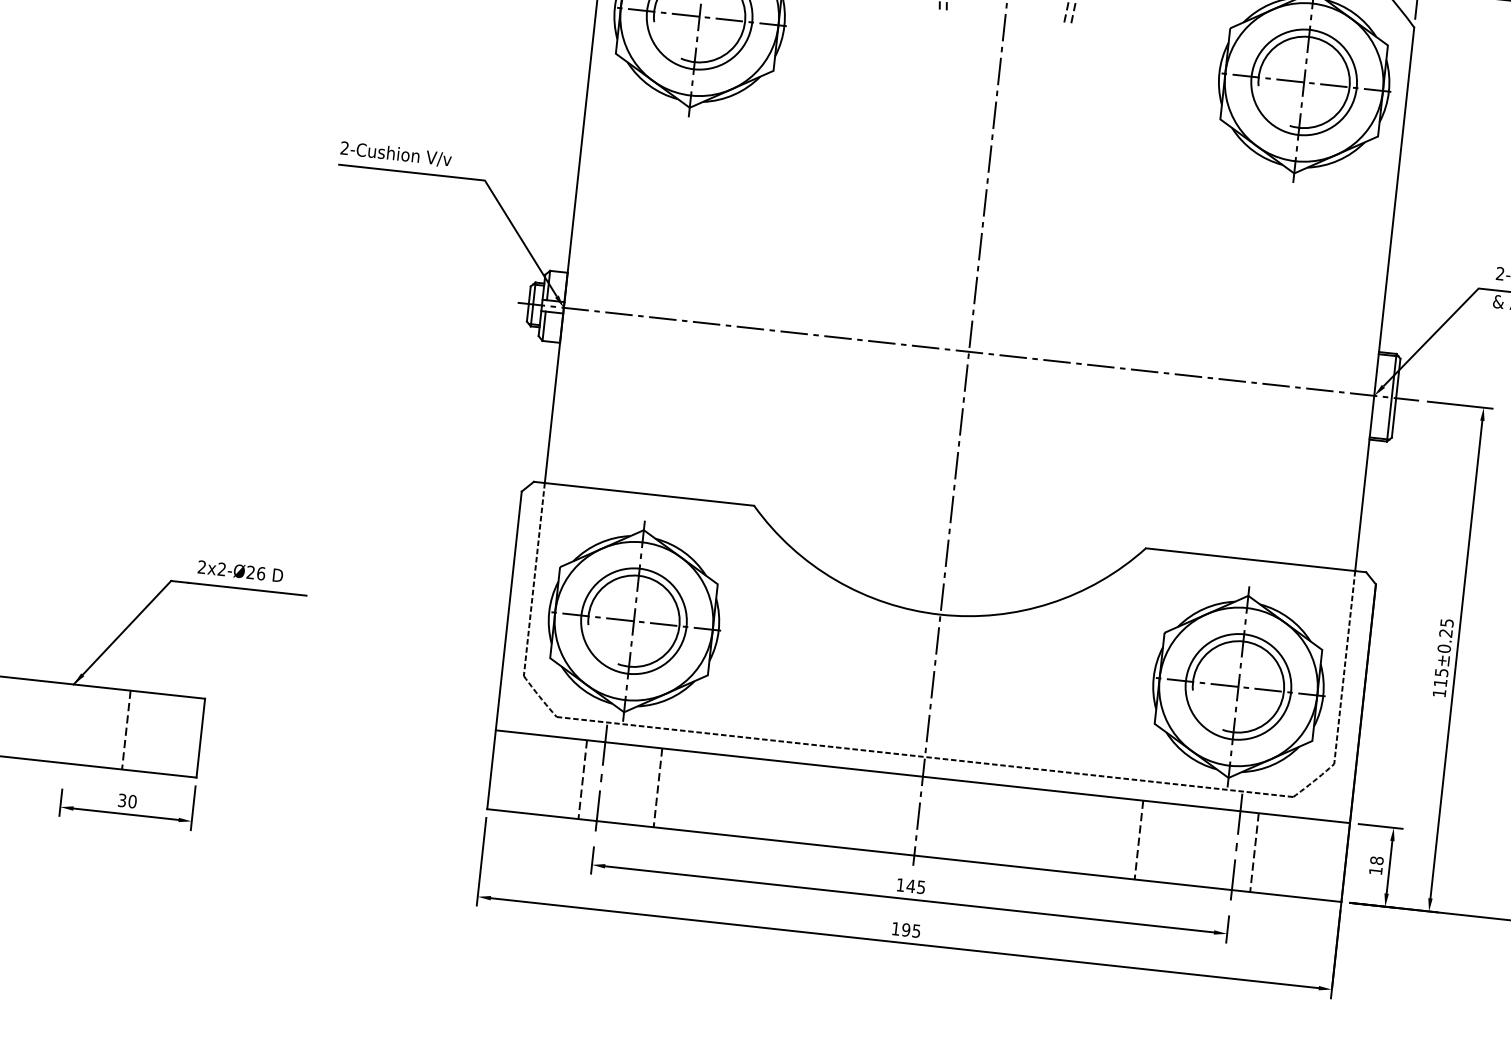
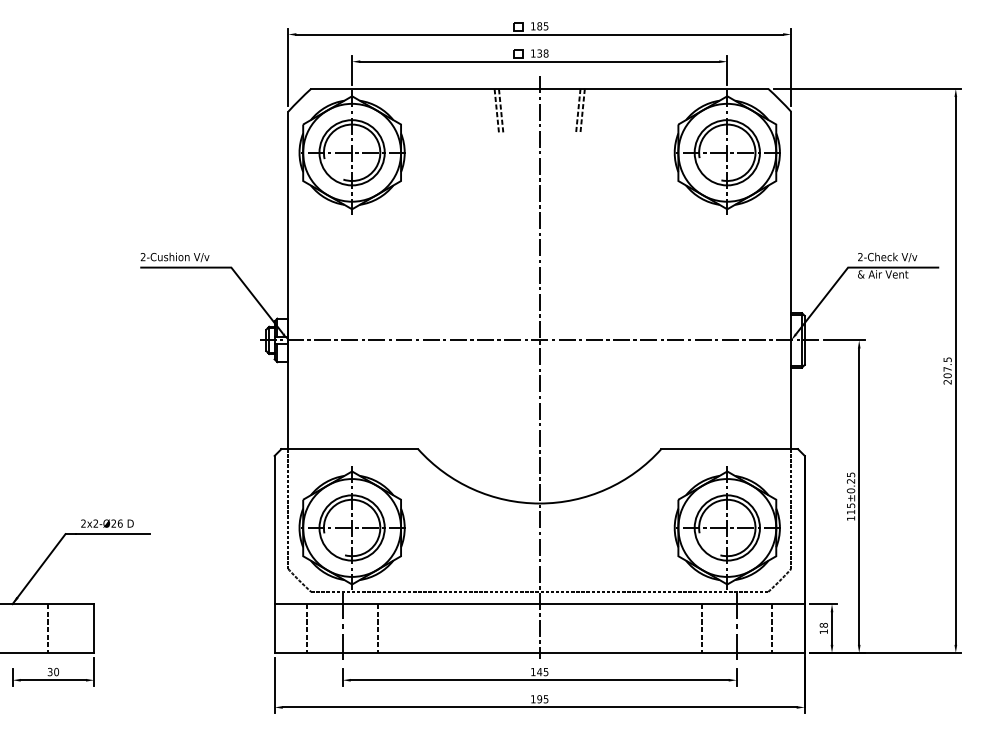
line: (583, 779) -> (307, 628), moved
line: (1138, 839) -> (701, 628), moved
line: (1254, 852) -> (772, 628), moved

